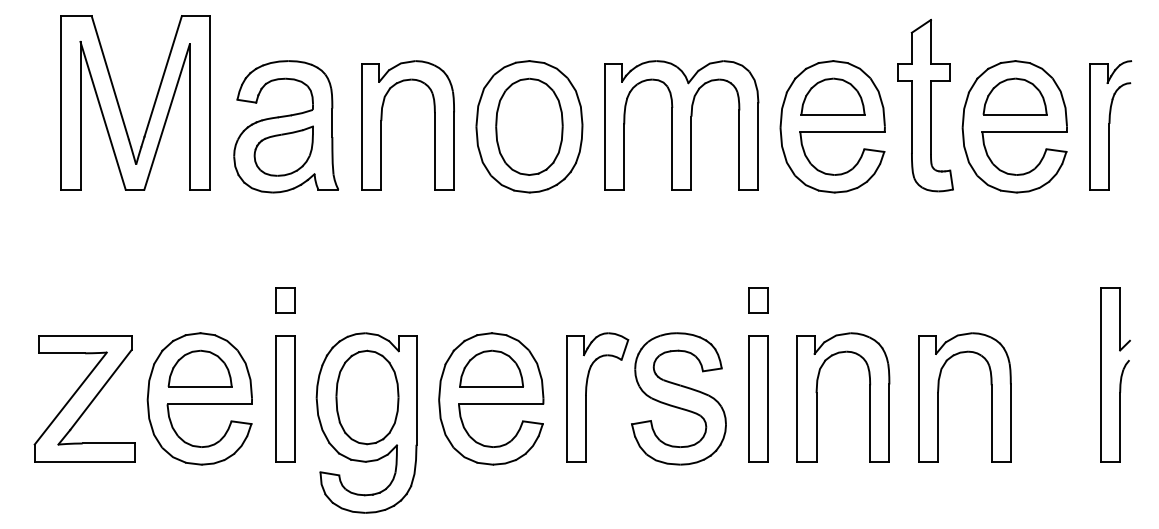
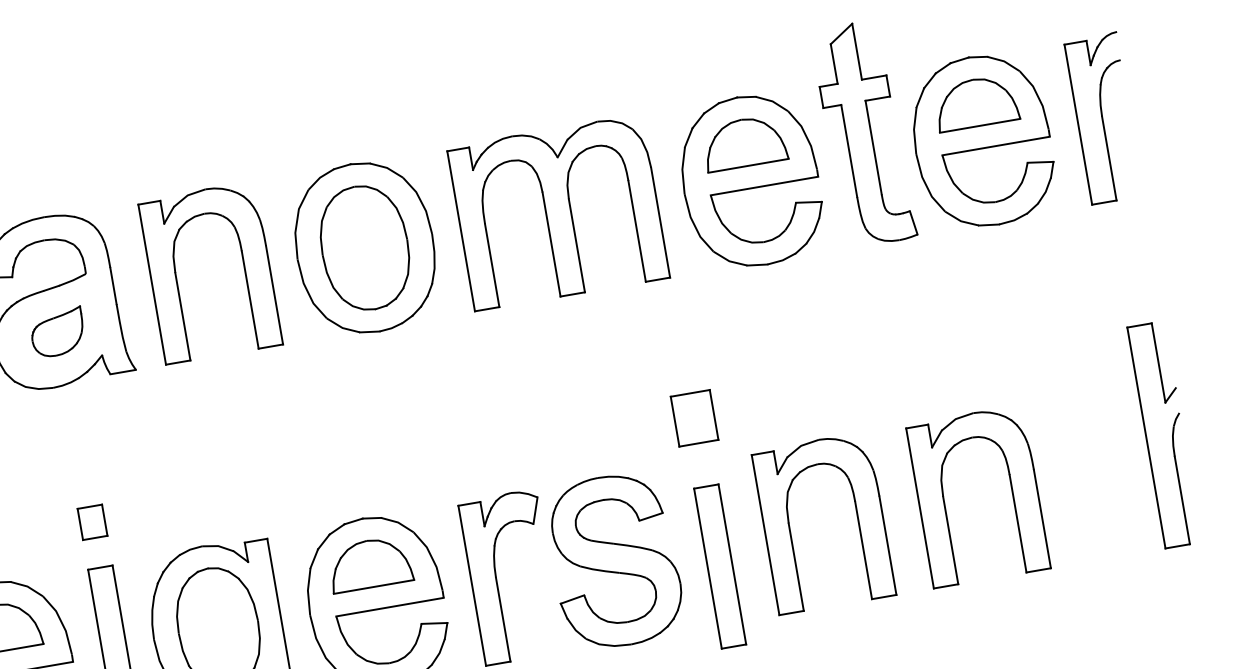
part: (283, 150) -> (57, 332), size x0.7
part: (758, 300) -> (694, 418), size x1.6
part: (758, 398) -> (719, 566), moved

